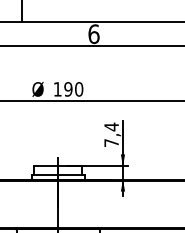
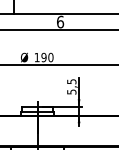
text: (111, 134) -> (71, 86), 7,4 -> 5,5

